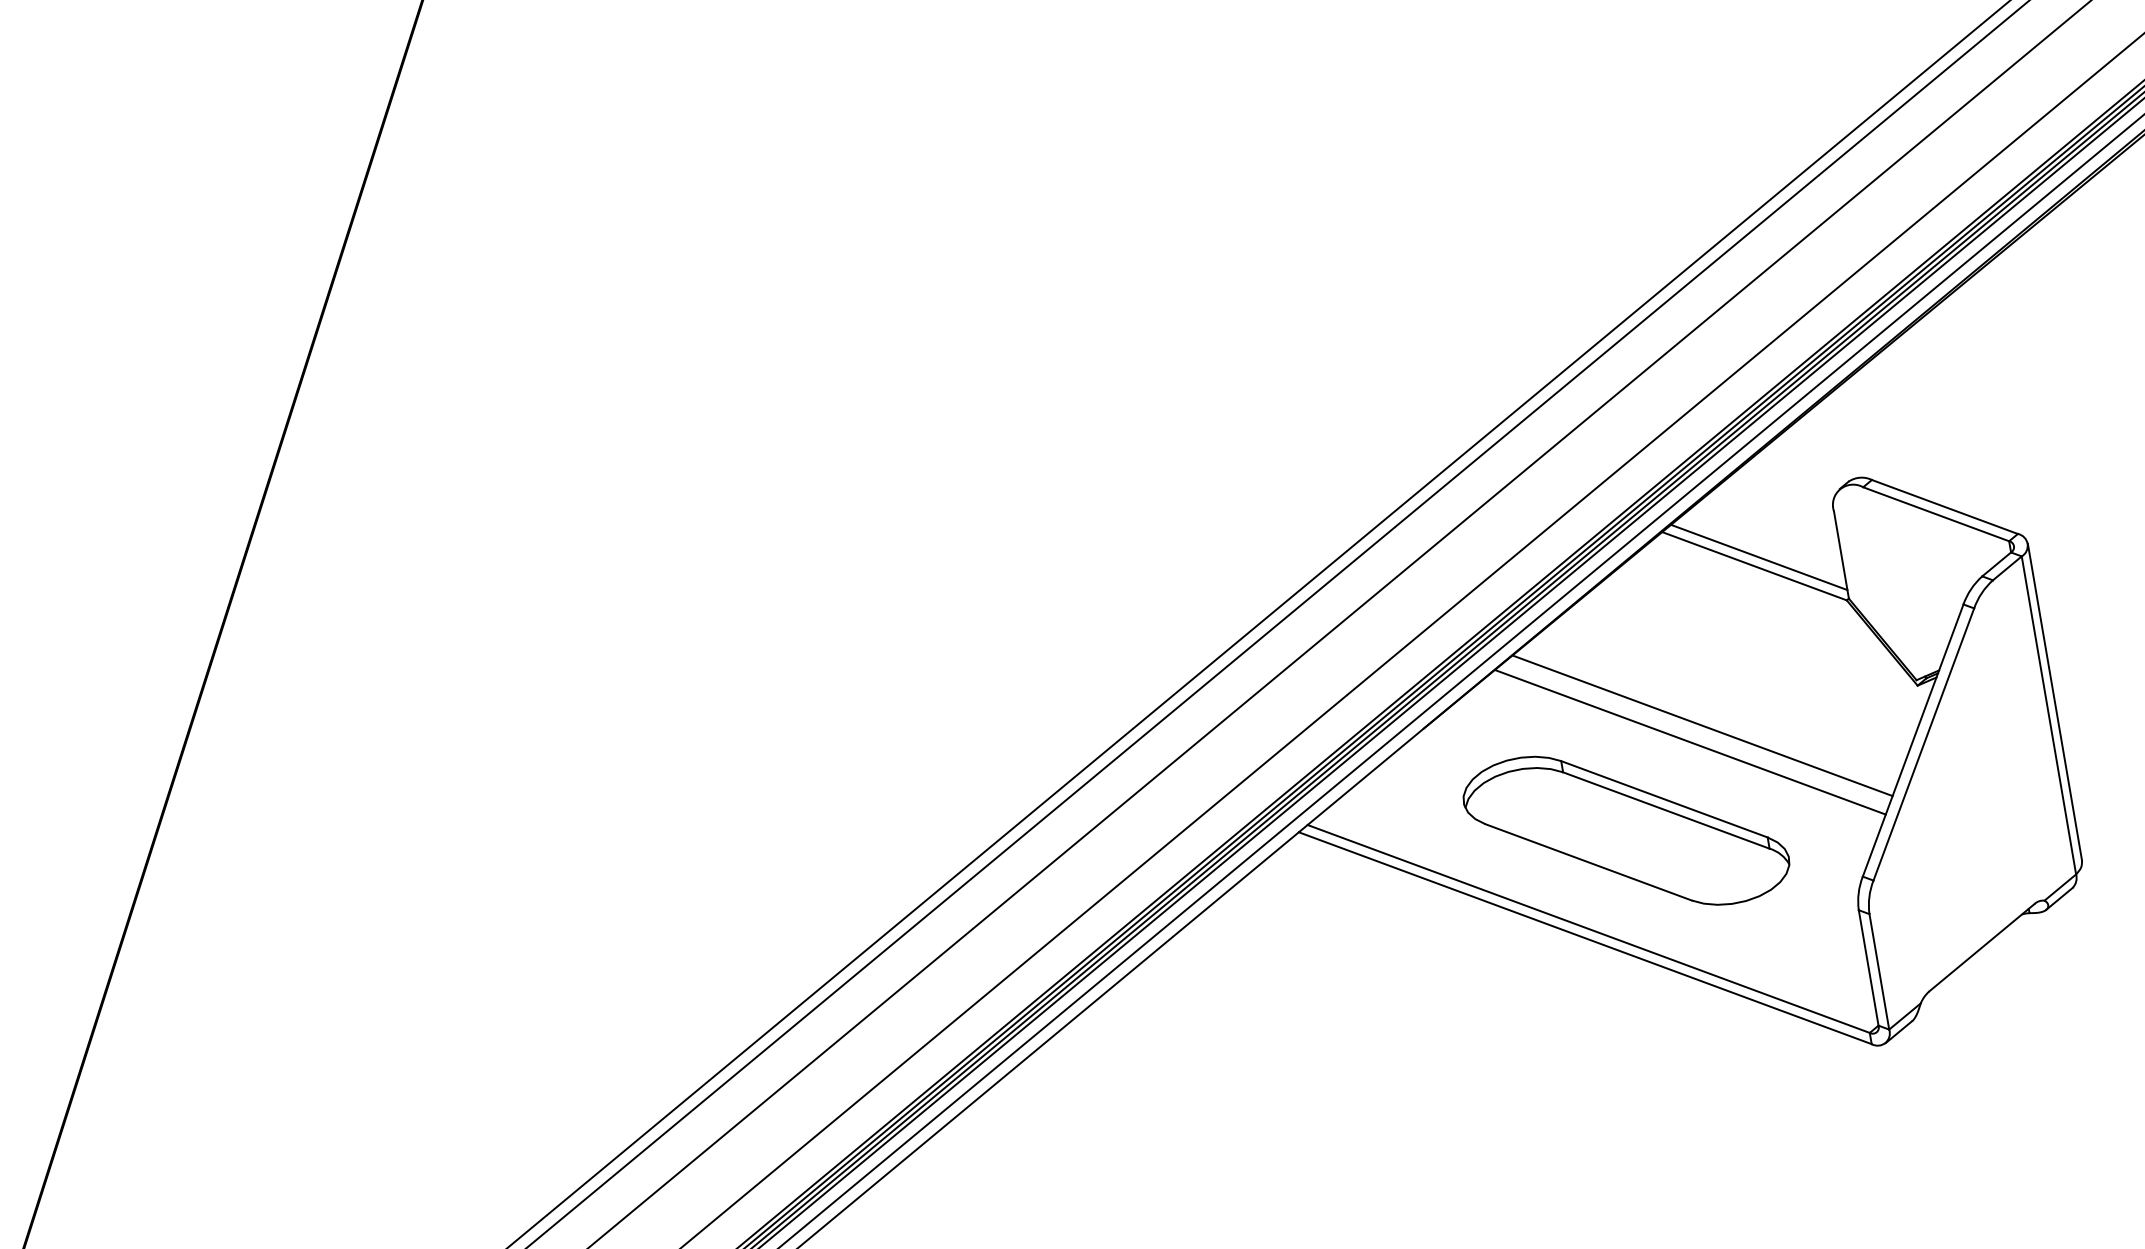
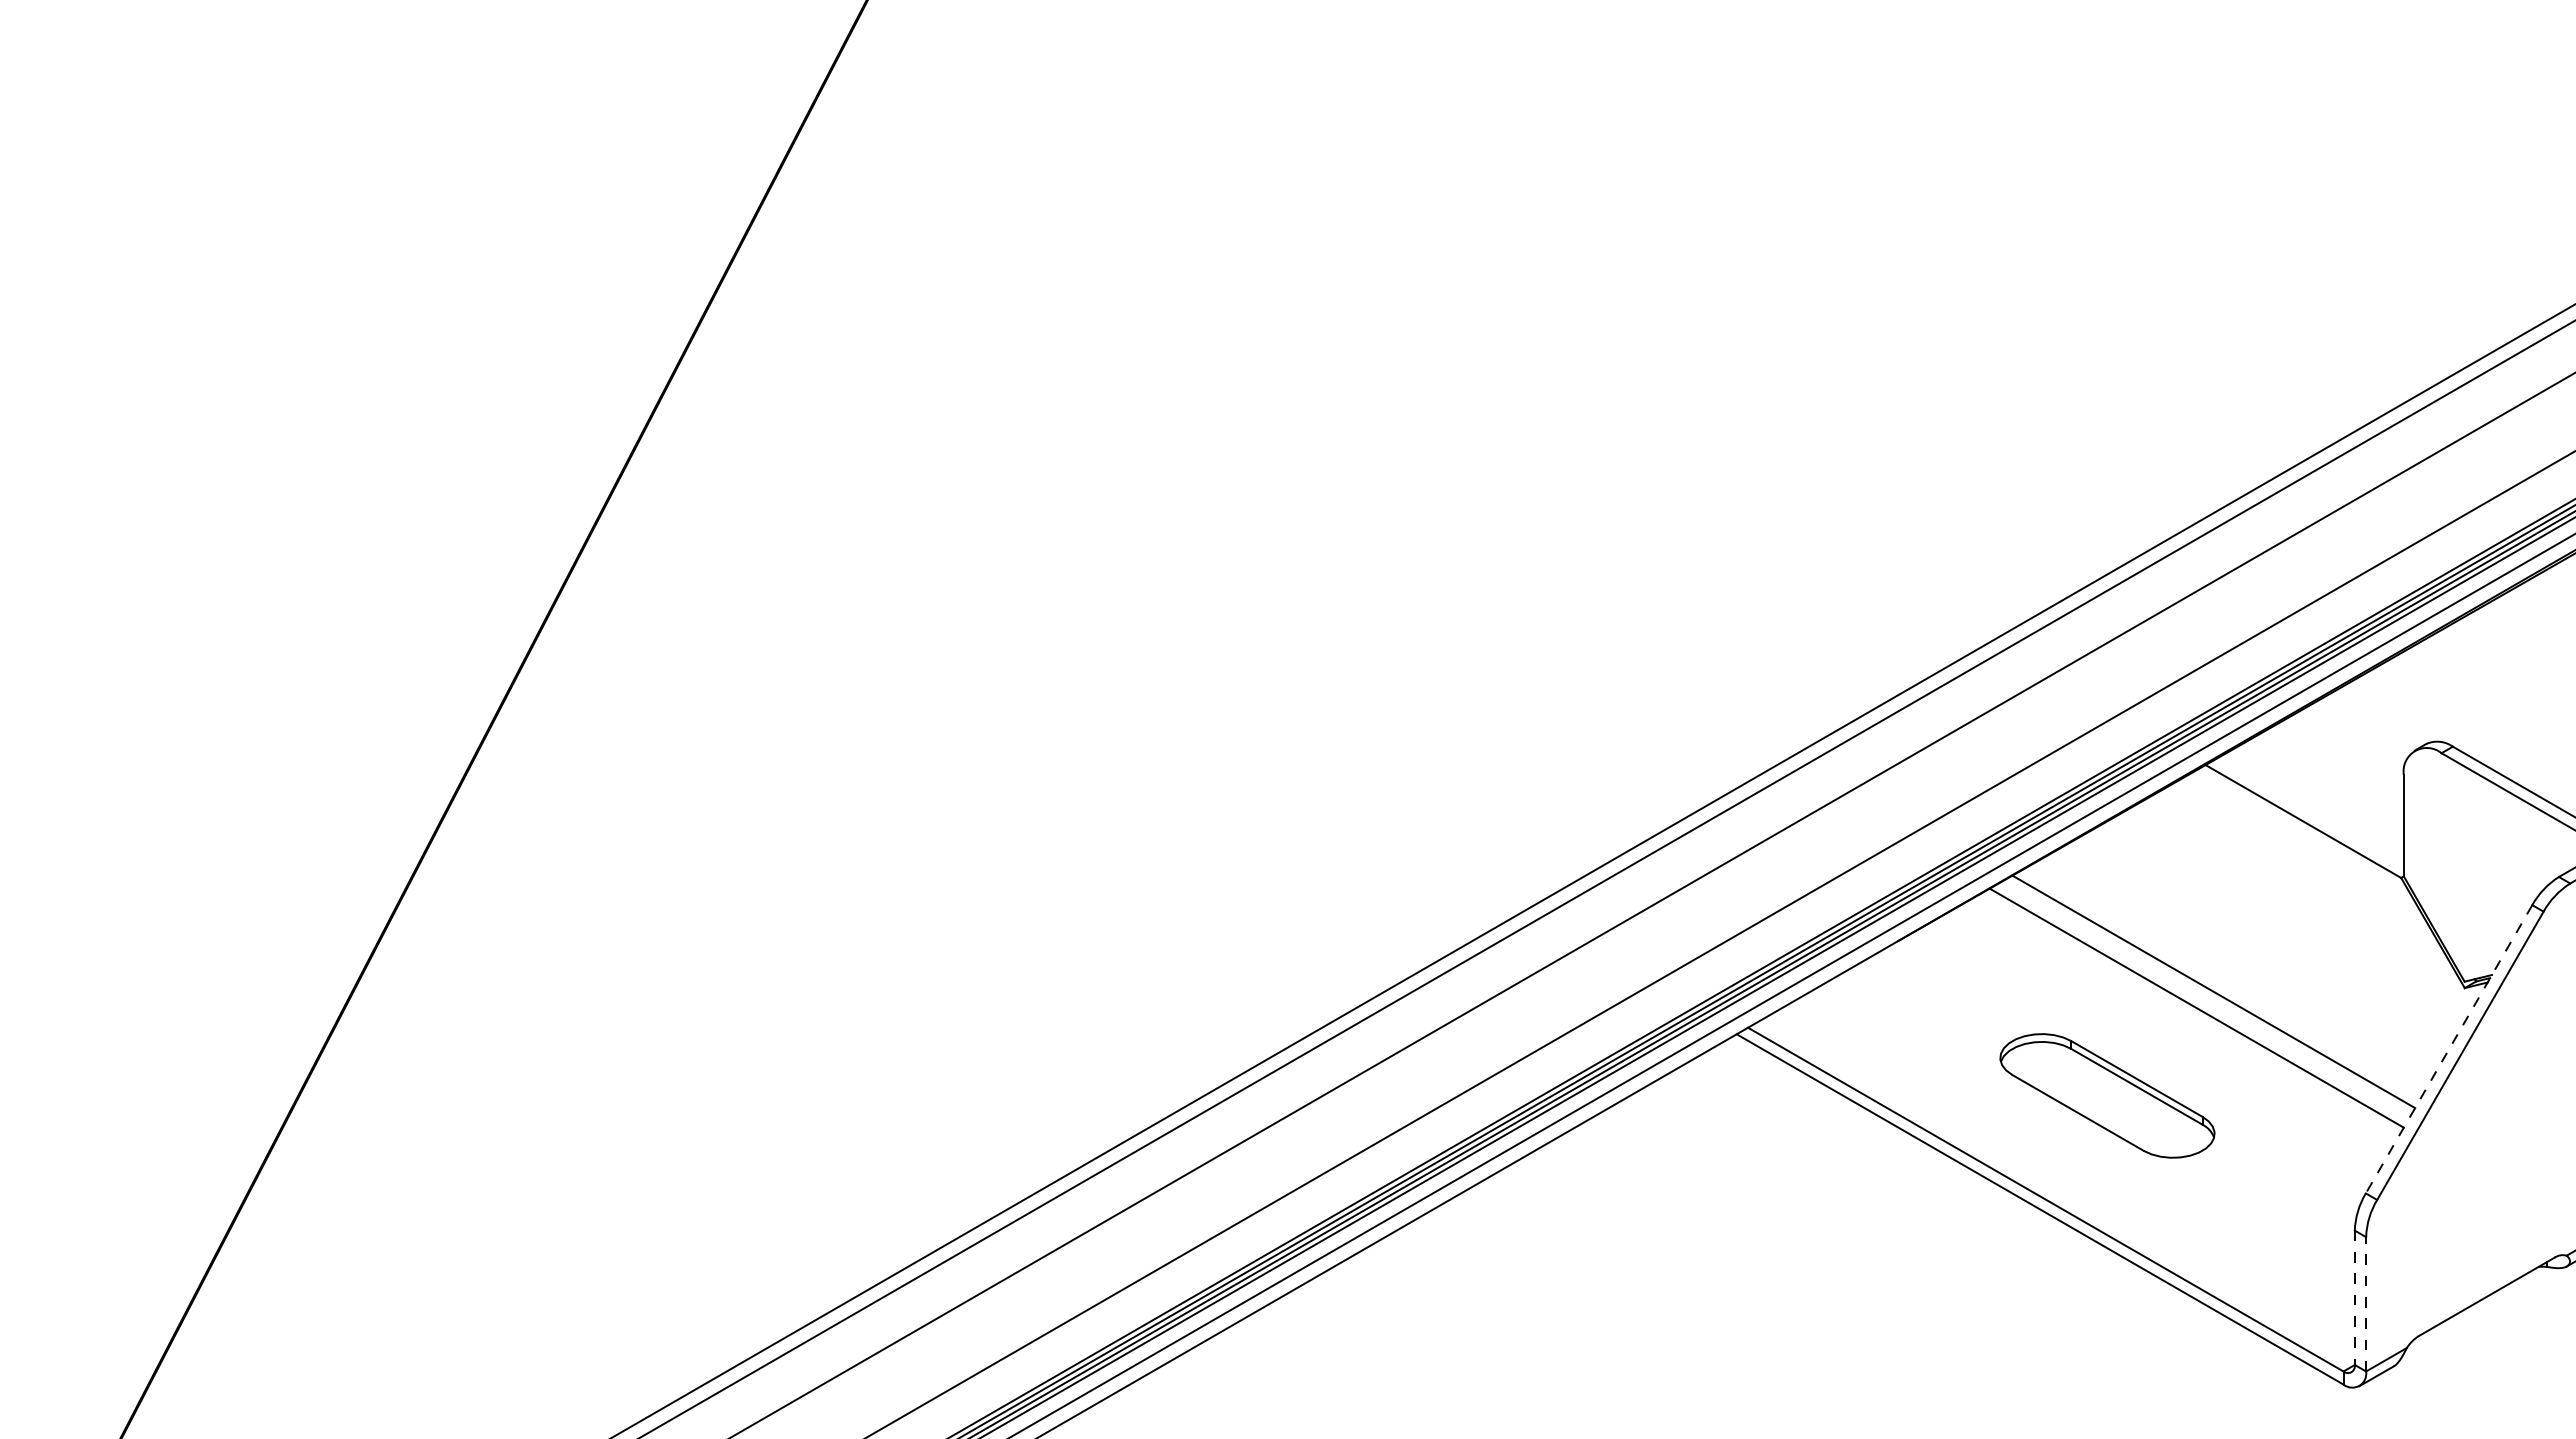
line: (1758, 557) -> (2309, 812), removed
line: (1912, 740) -> (2448, 1049), solid -> dashed
part: (1626, 830) -> (2107, 1095), size x0.6
line: (1868, 968) -> (2354, 1298), solid -> dashed
line: (1879, 971) -> (2366, 1303), solid -> dashed

